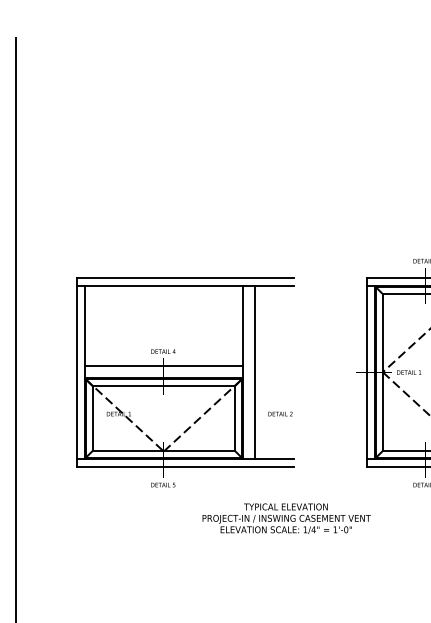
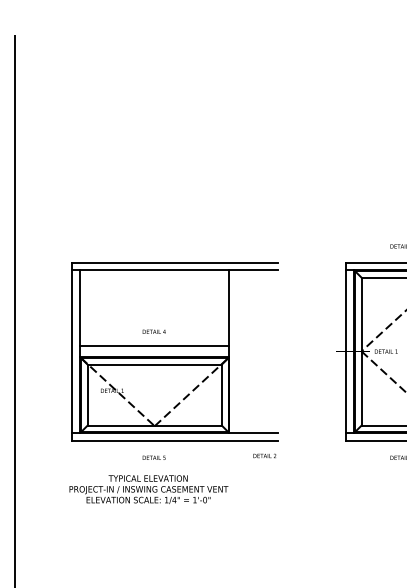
line: (254, 372) -> (240, 351), removed
text: (280, 413) -> (264, 455), moved
text: (286, 518) -> (148, 489), moved

